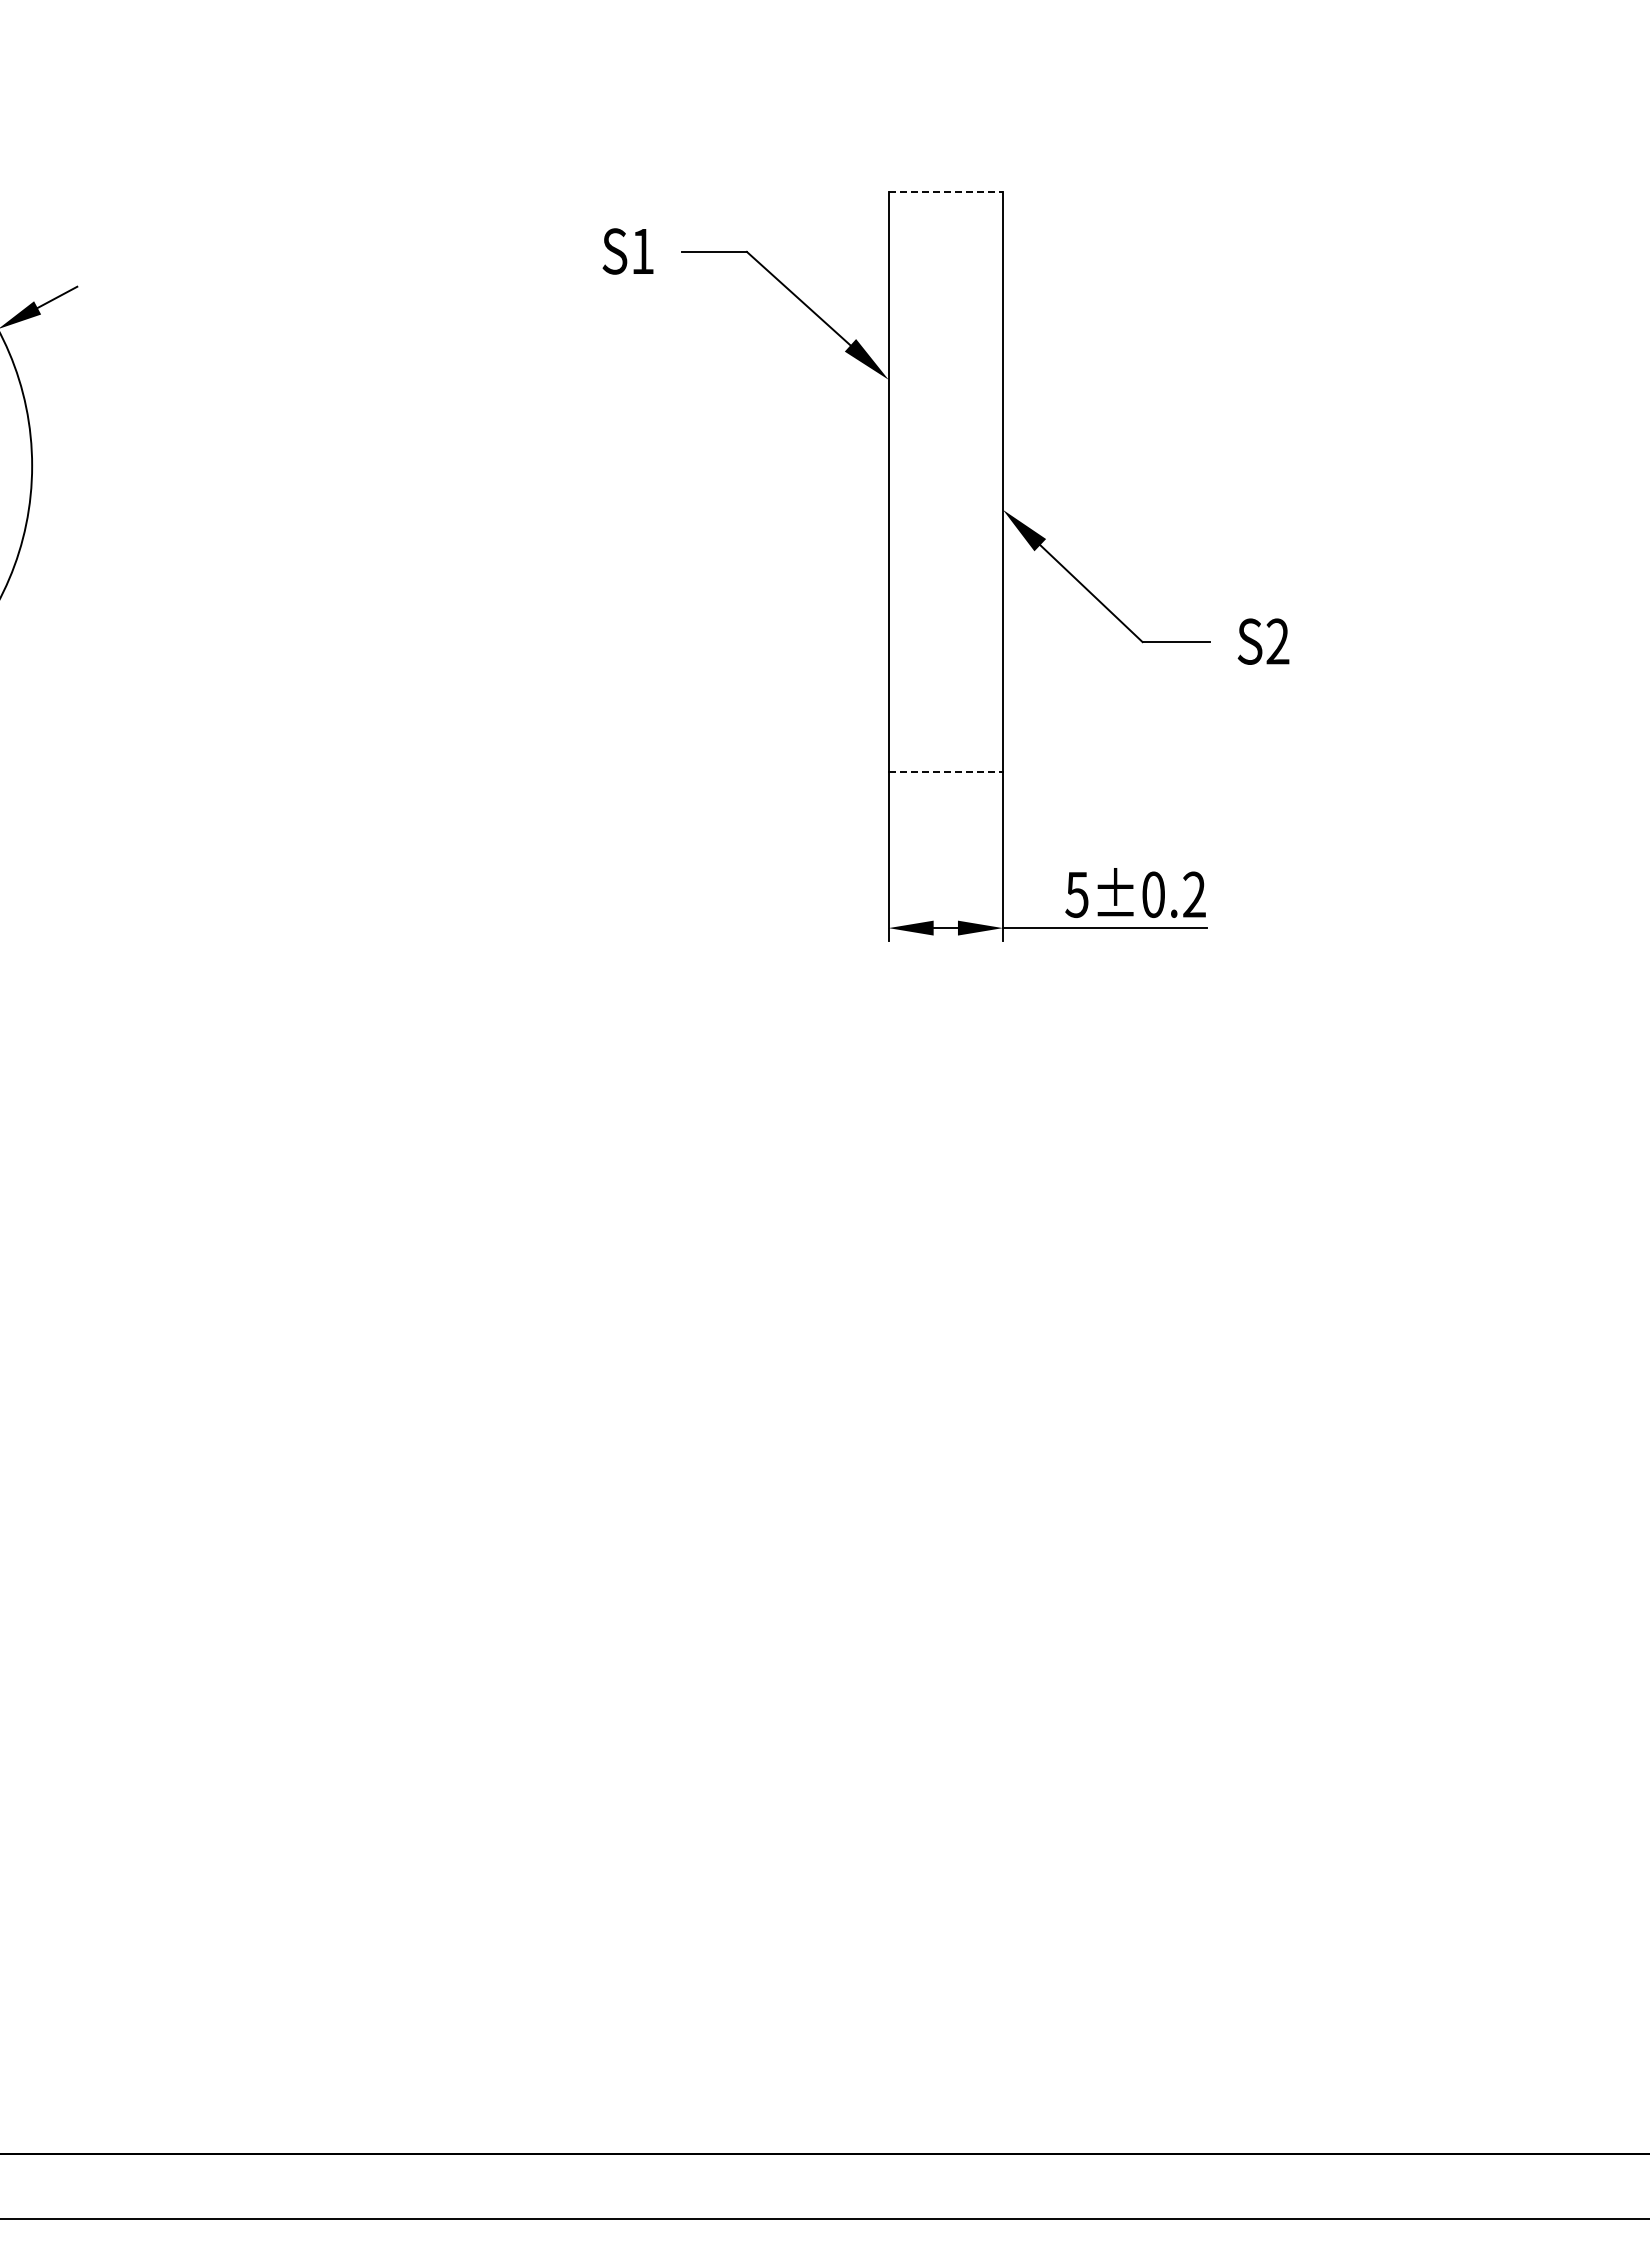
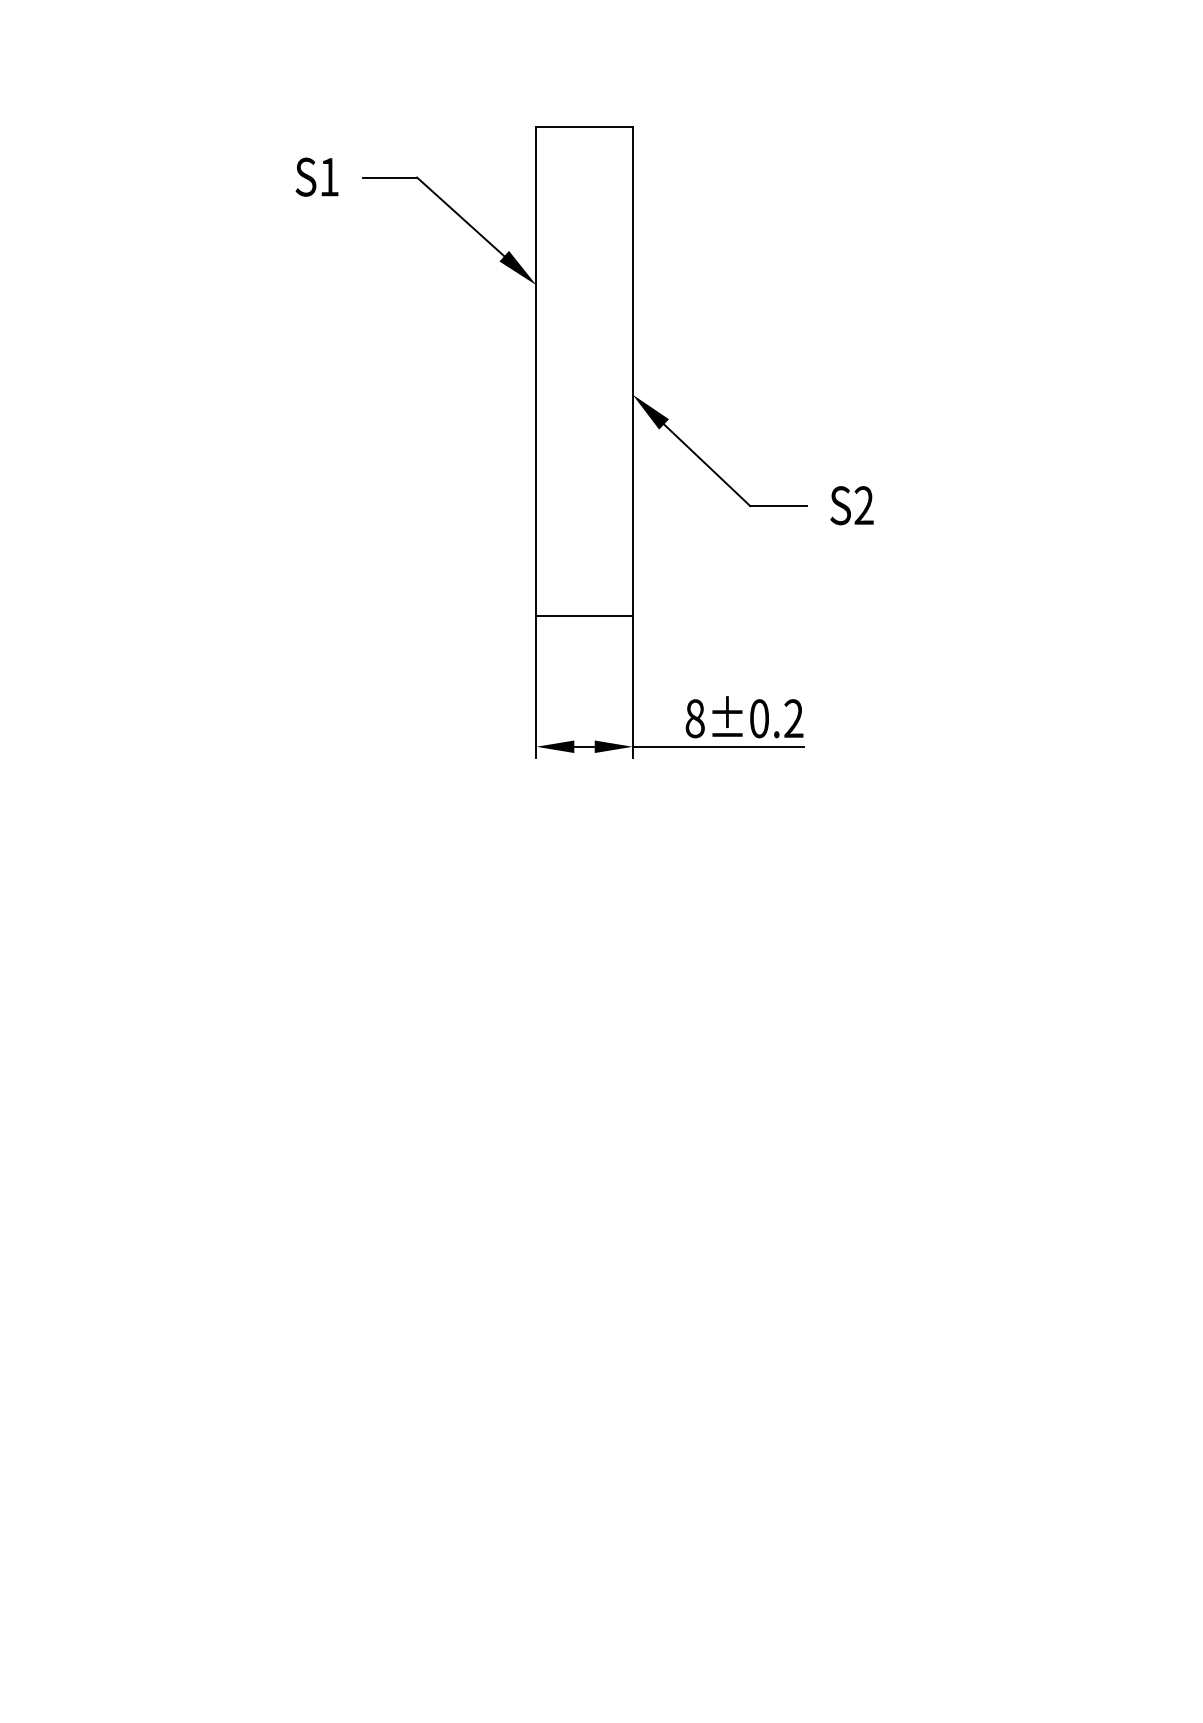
line: (946, 191) -> (585, 126), dashed -> solid
line: (946, 772) -> (585, 615), dashed -> solid
text: (1076, 894) -> (694, 718), 5±0.2 -> 8±0.2

